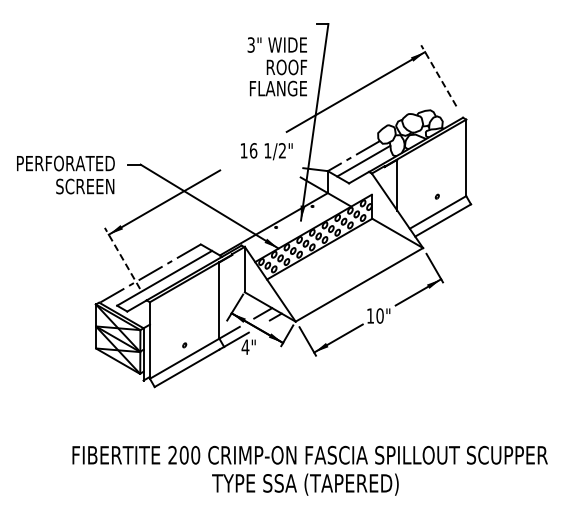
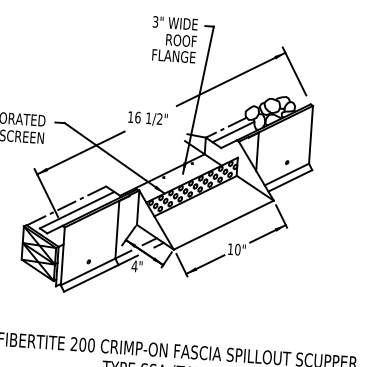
text: (277, 66) -> (174, 39), moved
line: (438, 75) -> (294, 71), dashed -> solid
text: (266, 151) -> (147, 118), moved
line: (122, 258) -> (46, 193), dashed -> solid

